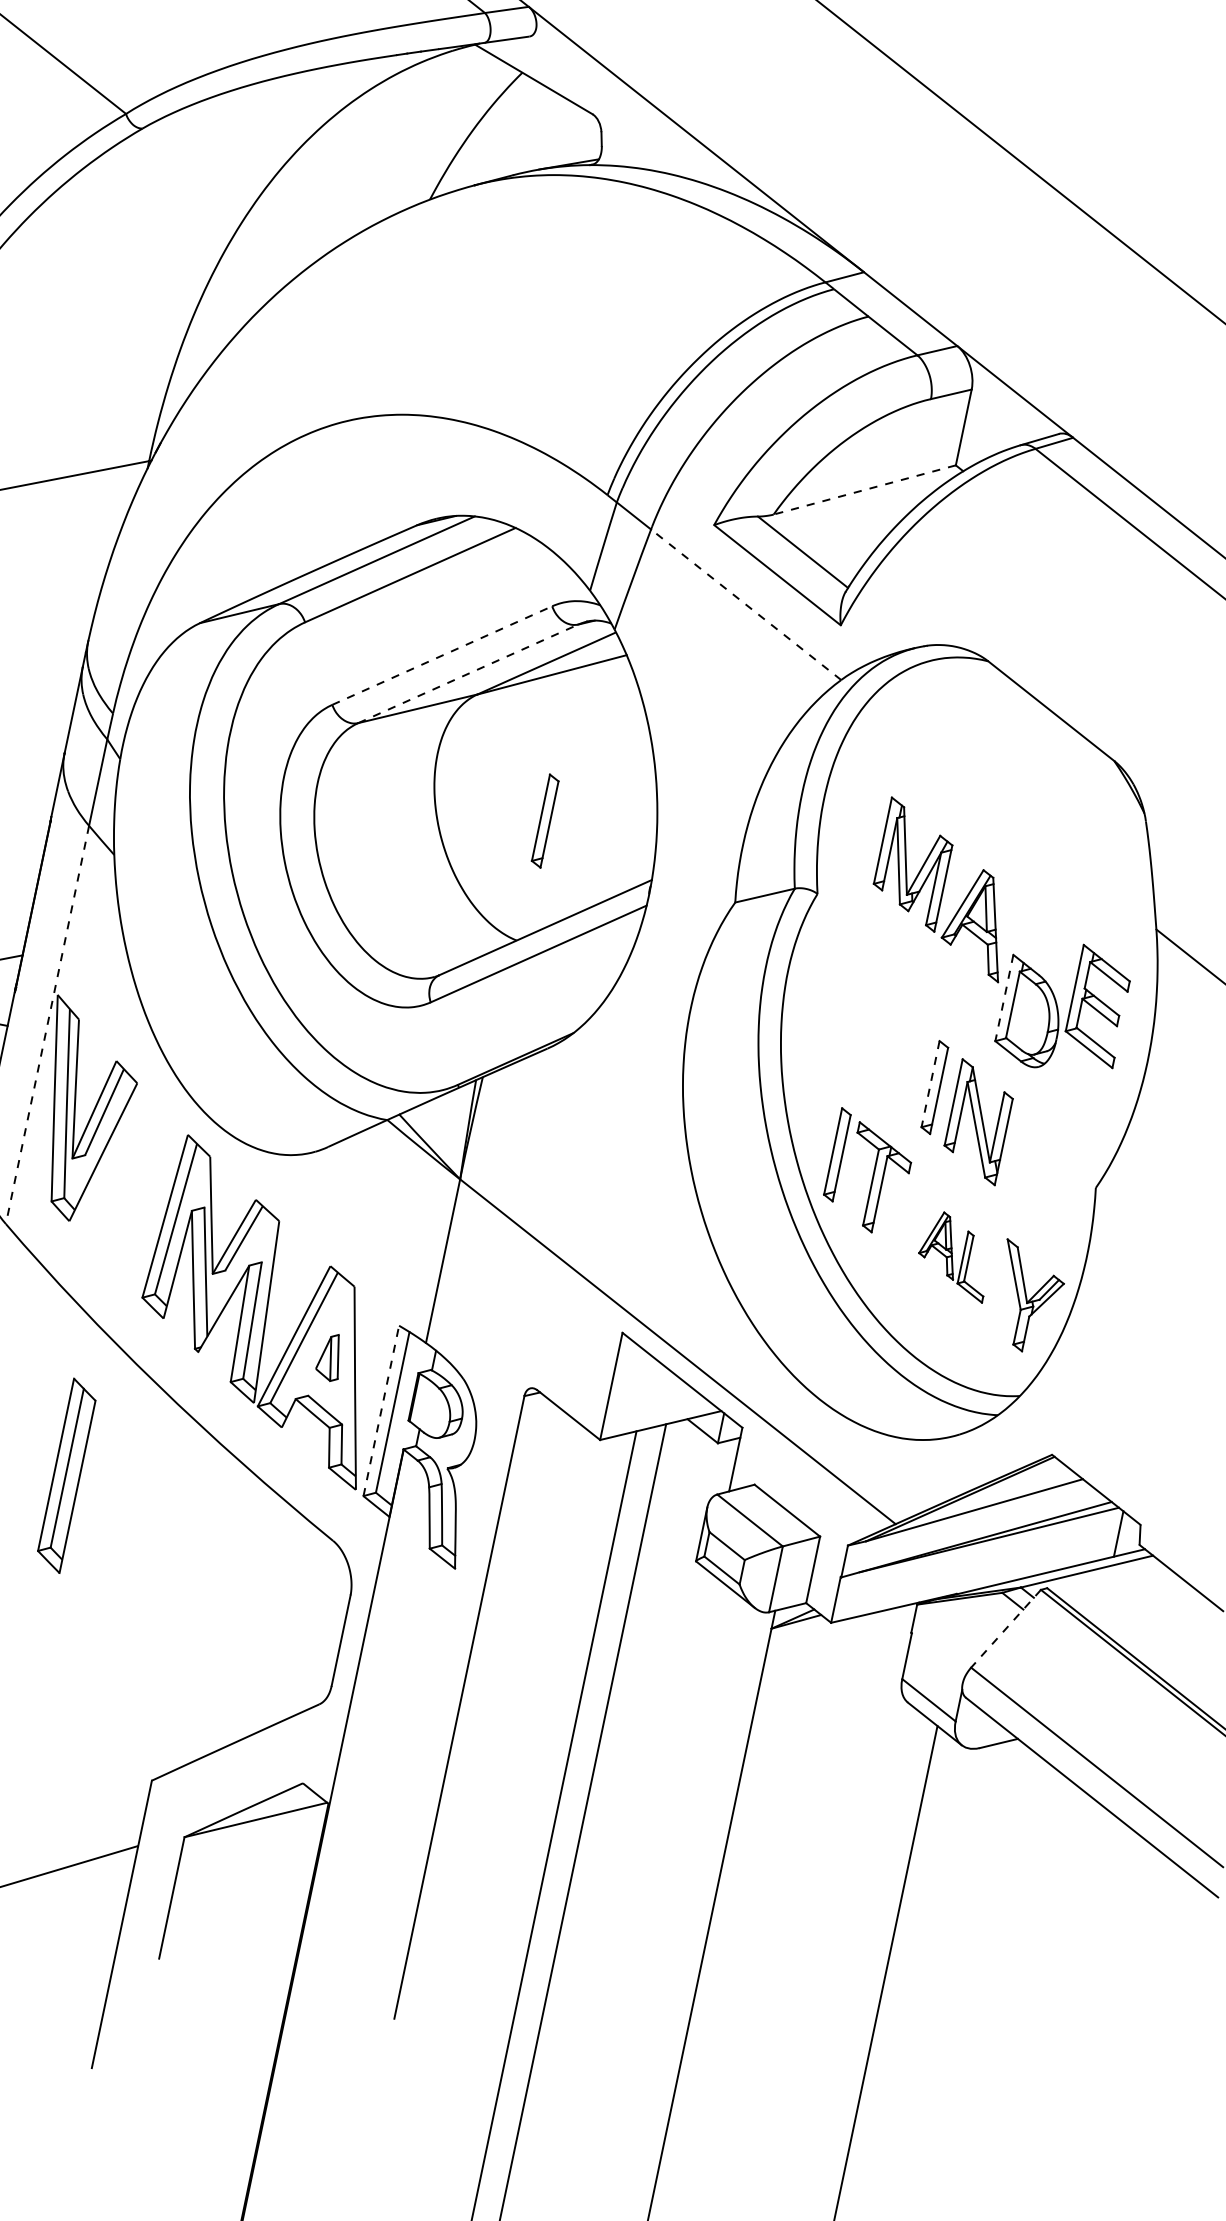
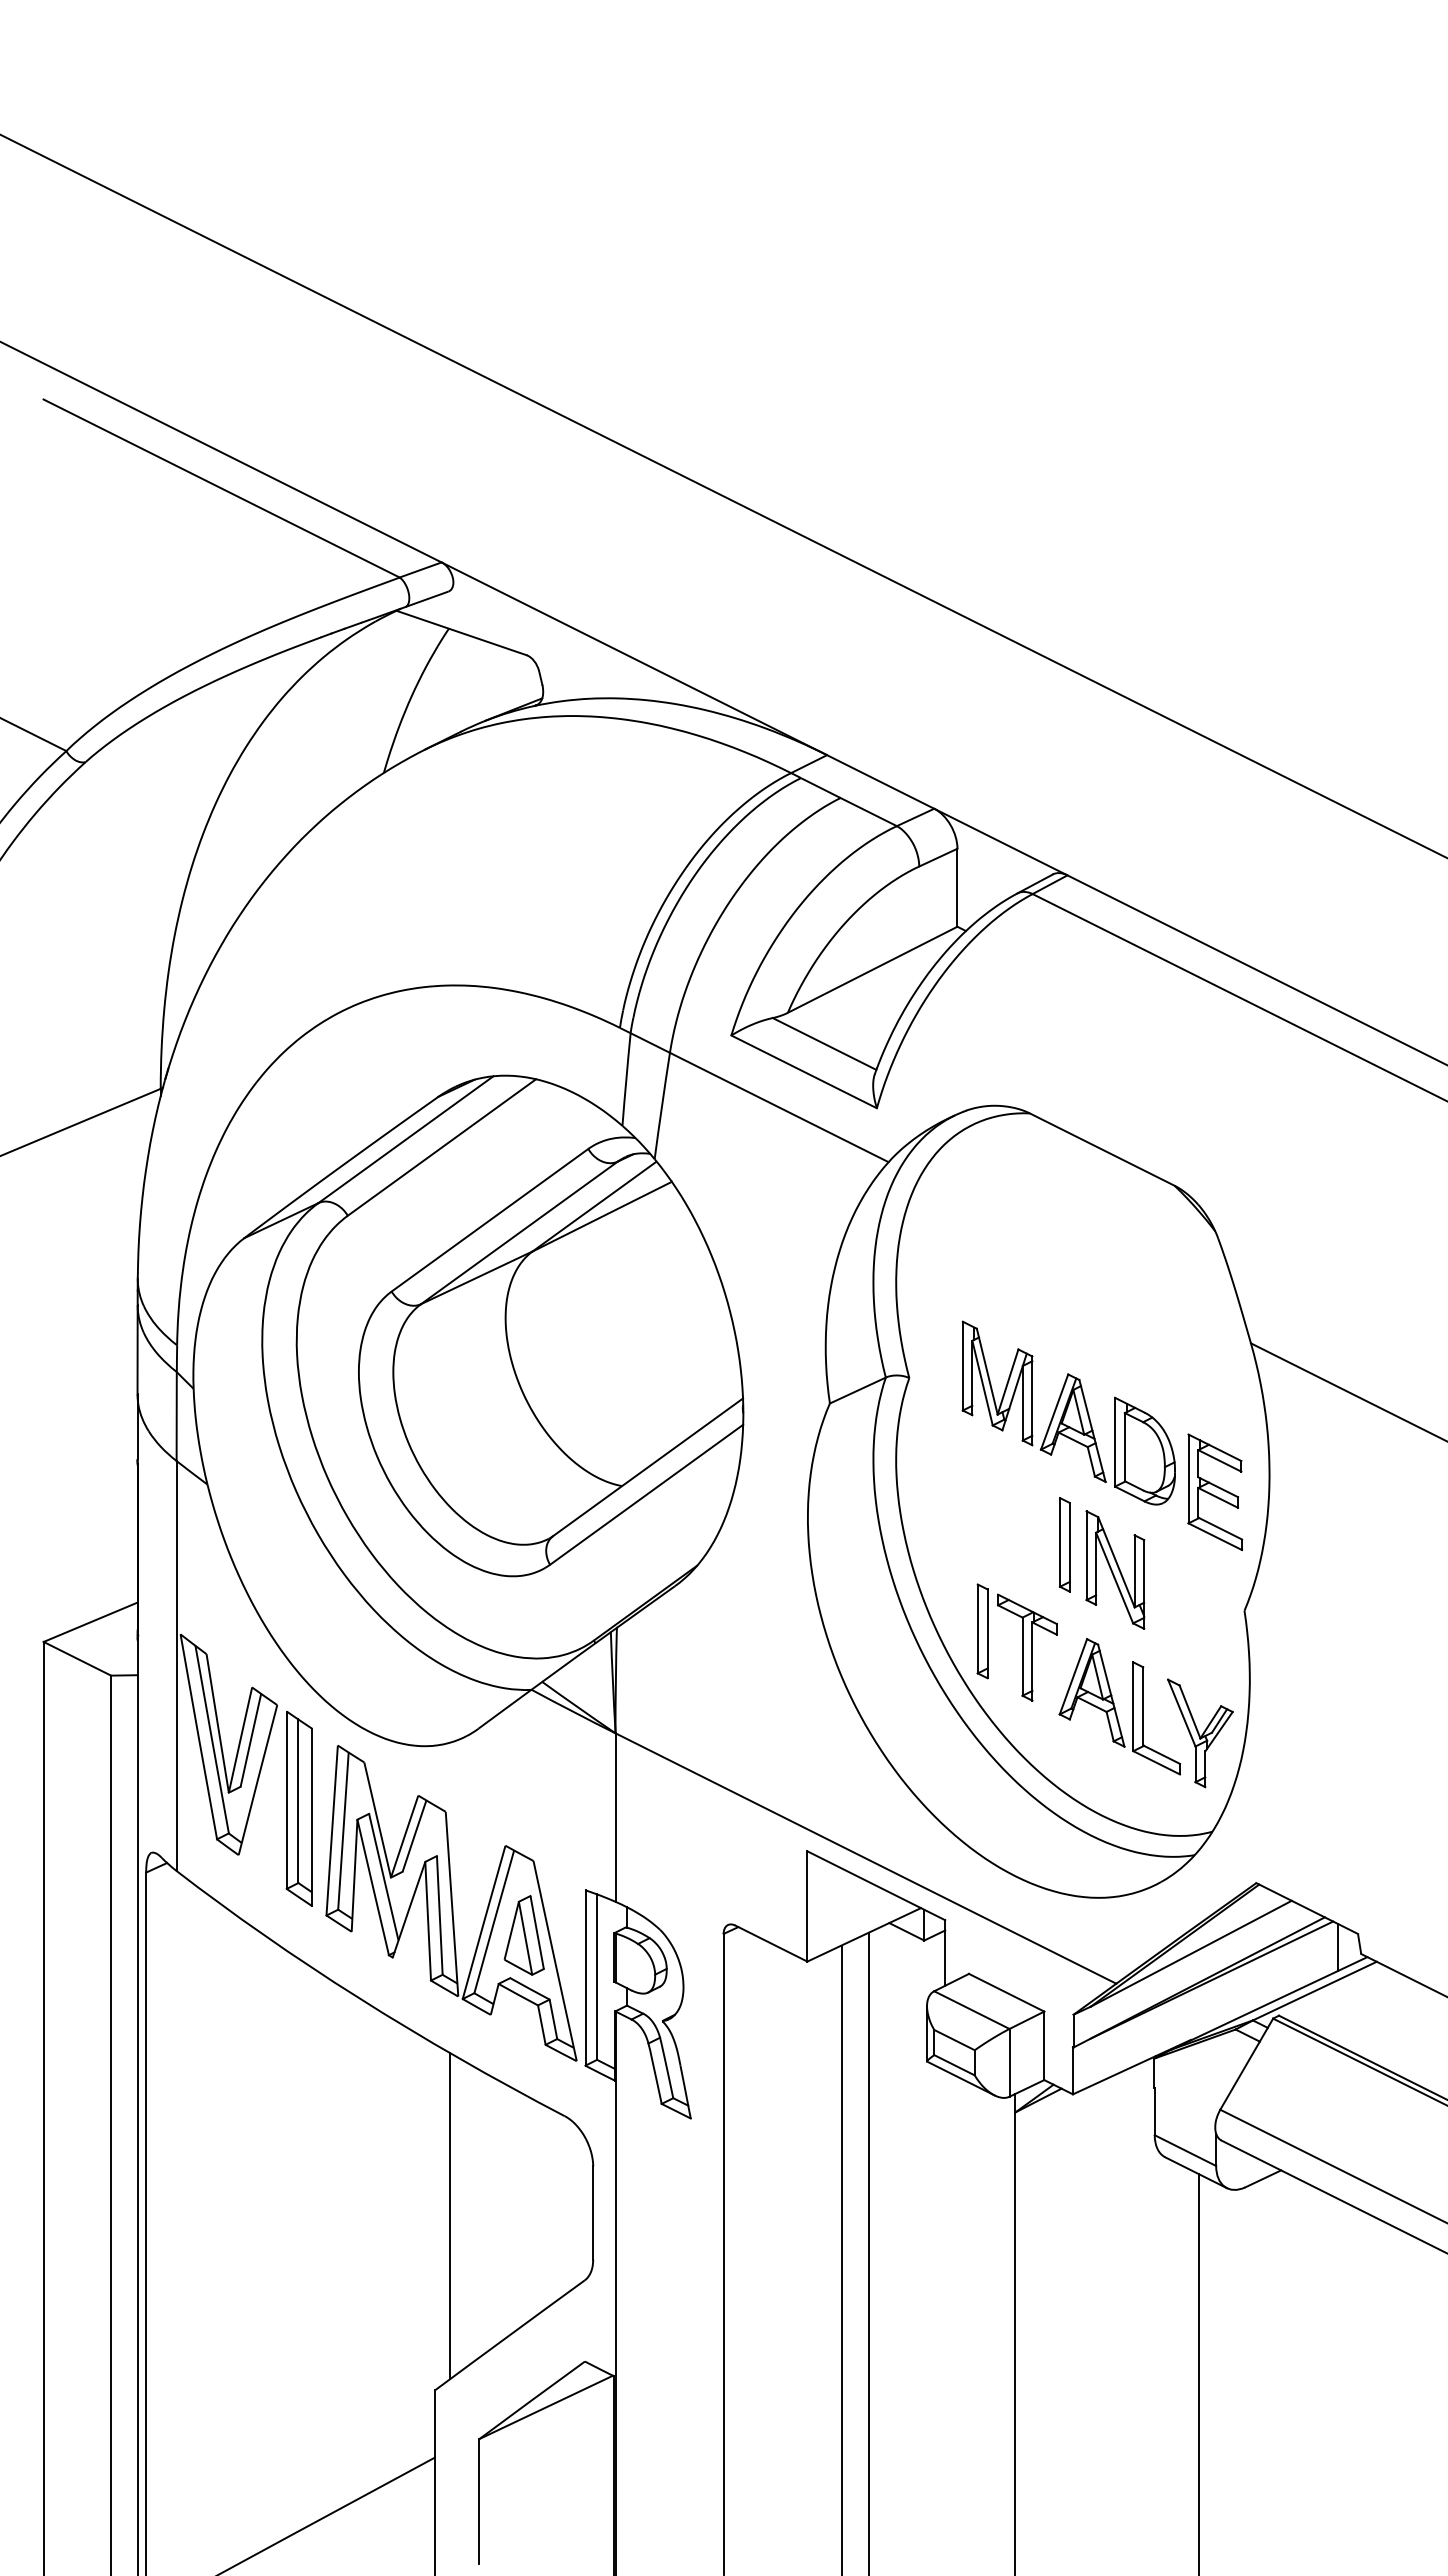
line: (864, 490) -> (872, 970), dashed -> solid
line: (745, 604) -> (778, 1107), dashed -> solid
line: (442, 654) -> (490, 1219), dashed -> solid
line: (468, 673) -> (519, 1232), dashed -> solid
part: (545, 821) -> (625, 1362), removed
part: (944, 889) -> (1033, 1401), moved
line: (1004, 998) -> (1115, 1442), dashed -> solid
part: (1098, 1006) -> (1215, 1492), moved
line: (47, 1025) -> (176, 1666), dashed -> solid
line: (931, 1084) -> (1060, 1542), dashed -> solid
part: (955, 1255) -> (1119, 1706), size x1.67
part: (329, 1357) -> (523, 1935), size x1.67
line: (381, 1410) -> (585, 1977), dashed -> solid
part: (65, 1475) -> (298, 1808), moved
line: (202, 1614) -> (450, 2215), added
line: (1005, 1629) -> (1246, 2064), dashed -> solid

